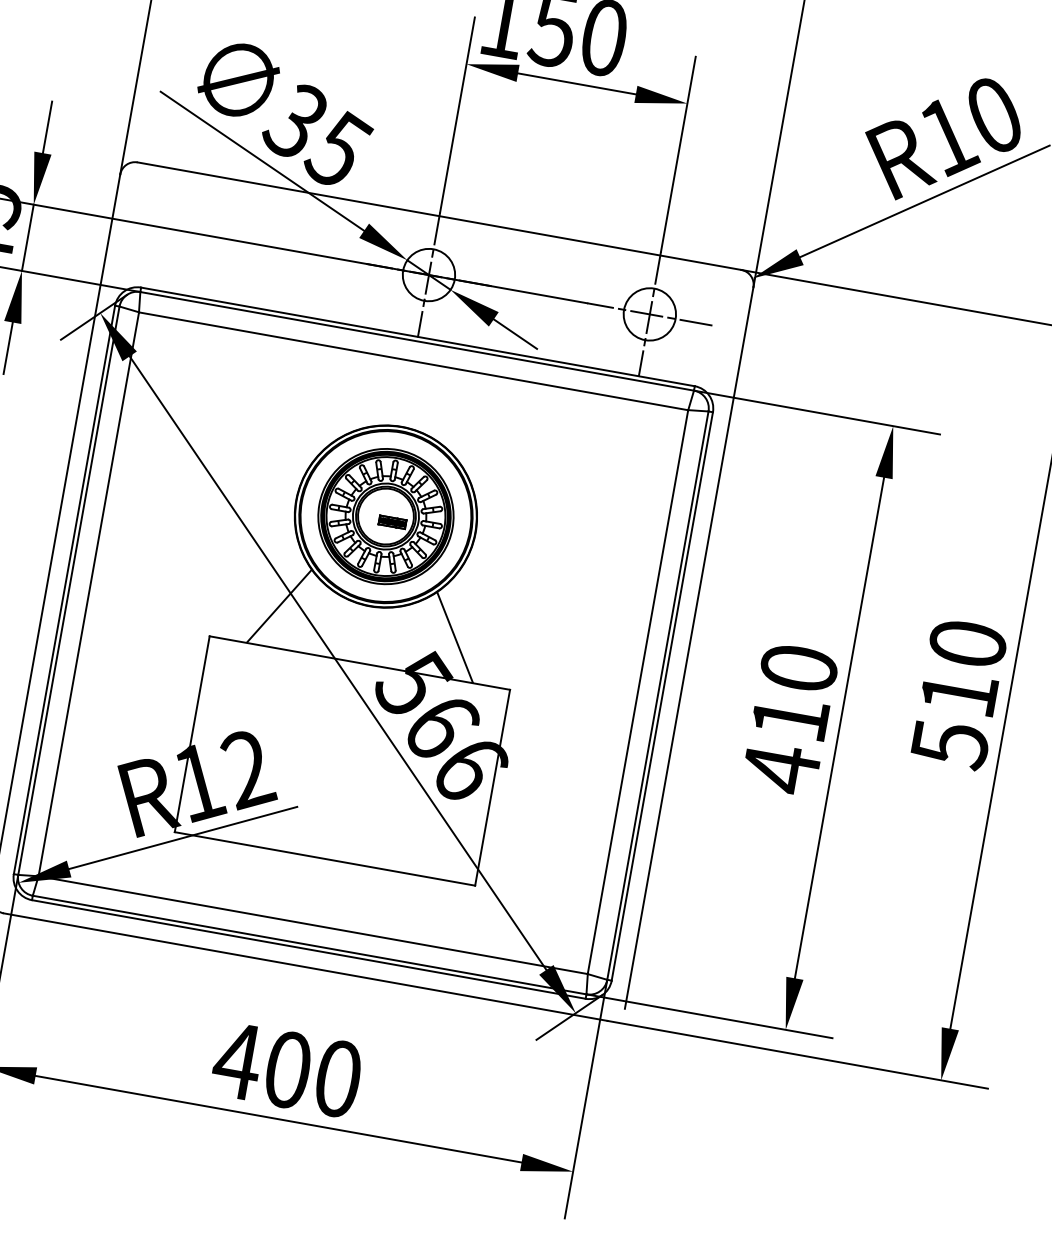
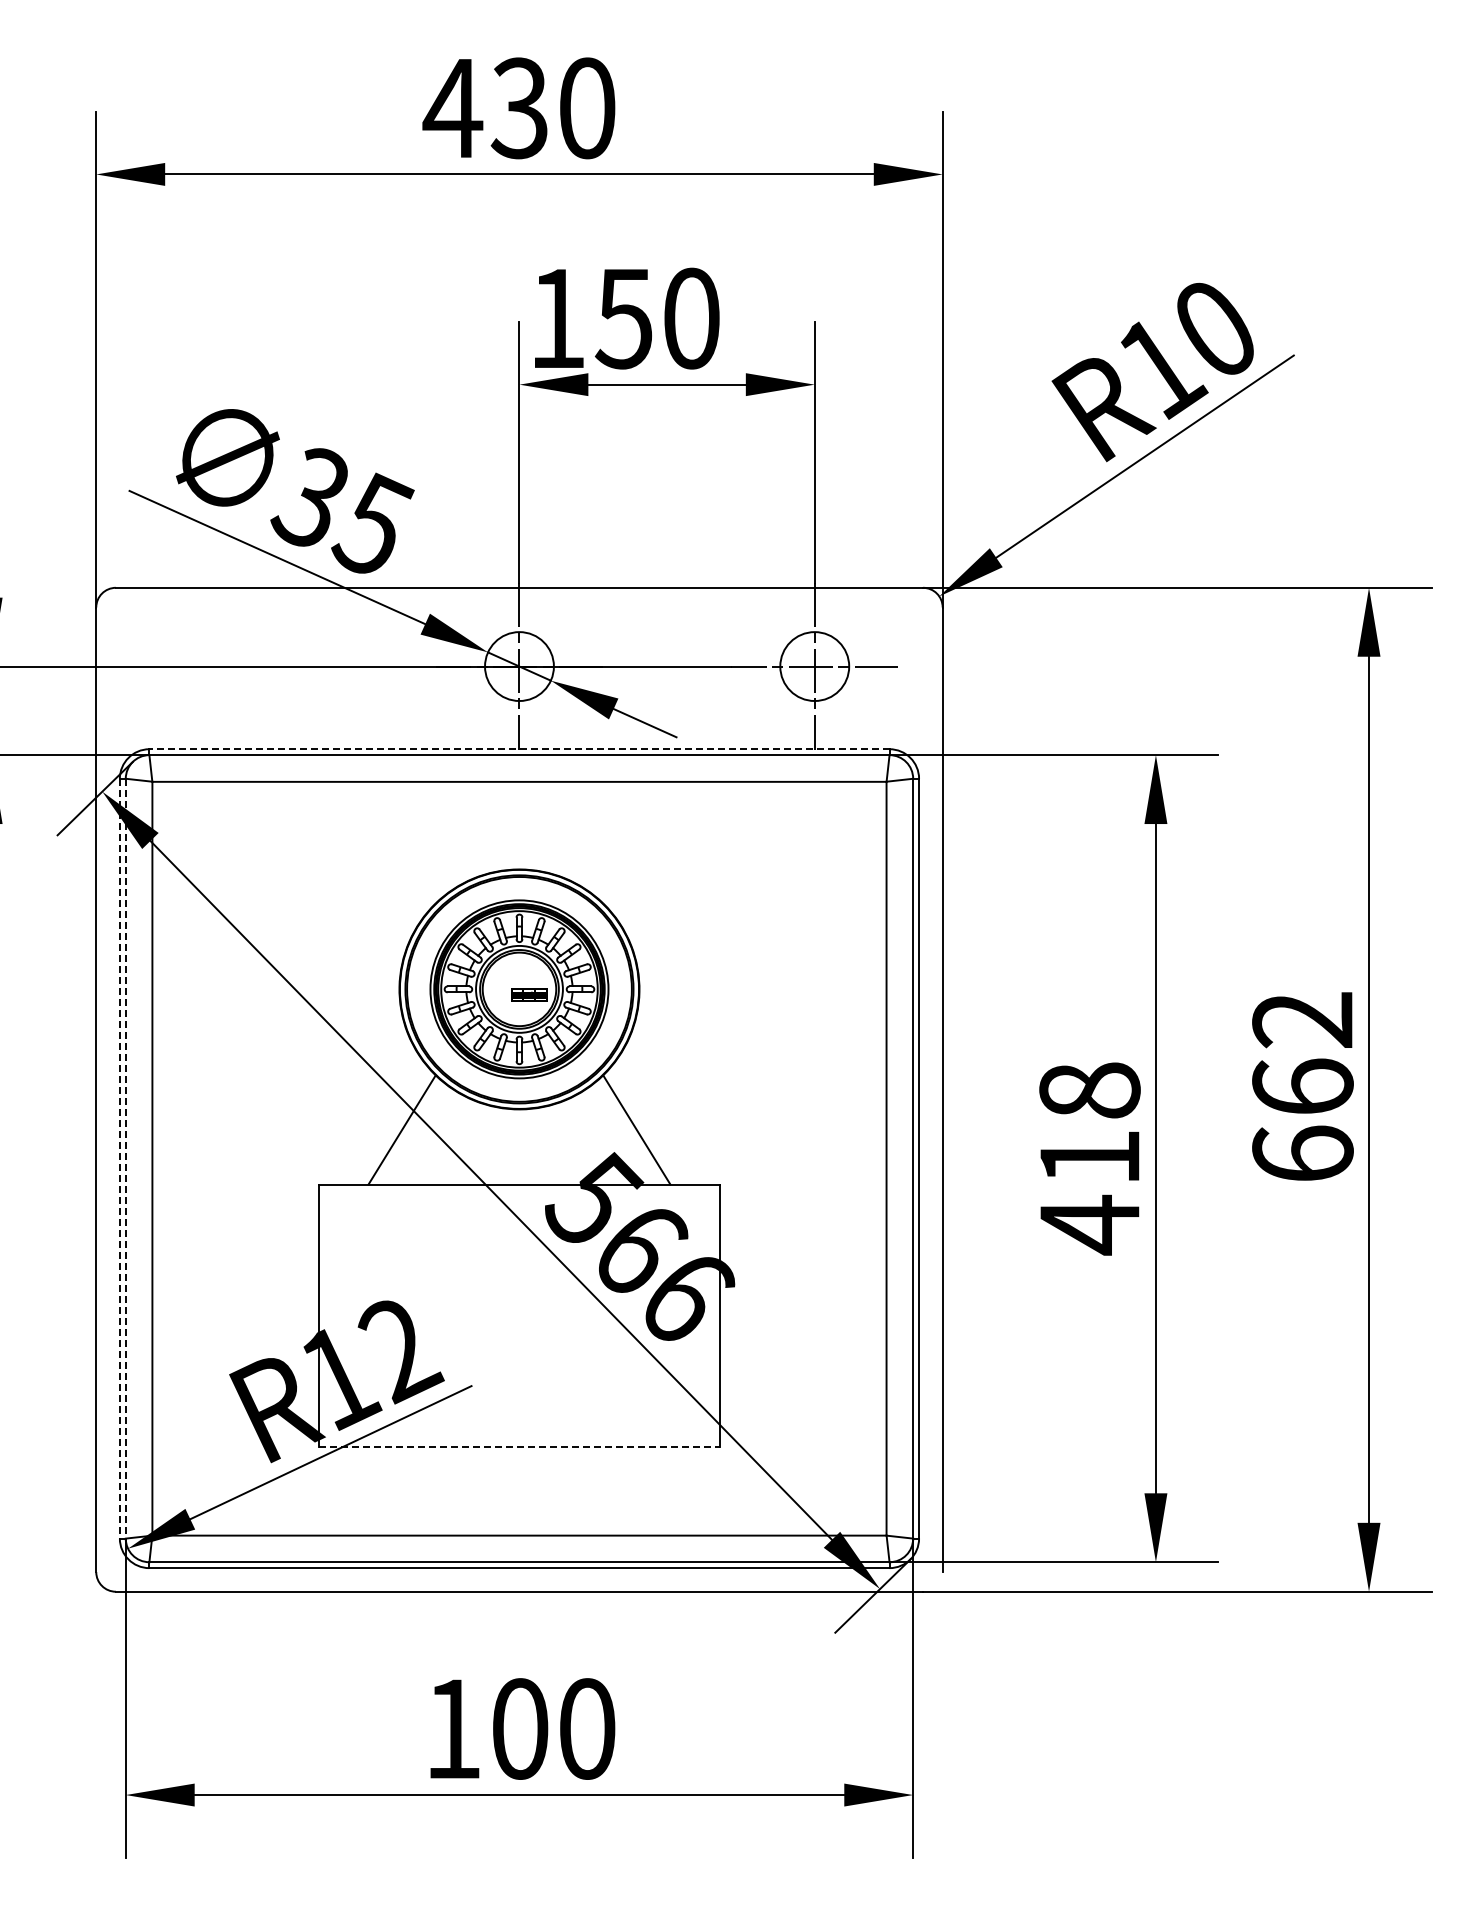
line: (417, 336) -> (518, 749), solid -> dashed
line: (64, 589) -> (119, 1158), solid -> dashed
line: (68, 590) -> (125, 1158), solid -> dashed
text: (798, 668) -> (1089, 1090), 410 -> 418
text: (958, 694) -> (1302, 1087), 510 -> 662
line: (324, 859) -> (519, 1447), solid -> dashed
text: (237, 1060) -> (452, 1728), 400 -> 100

